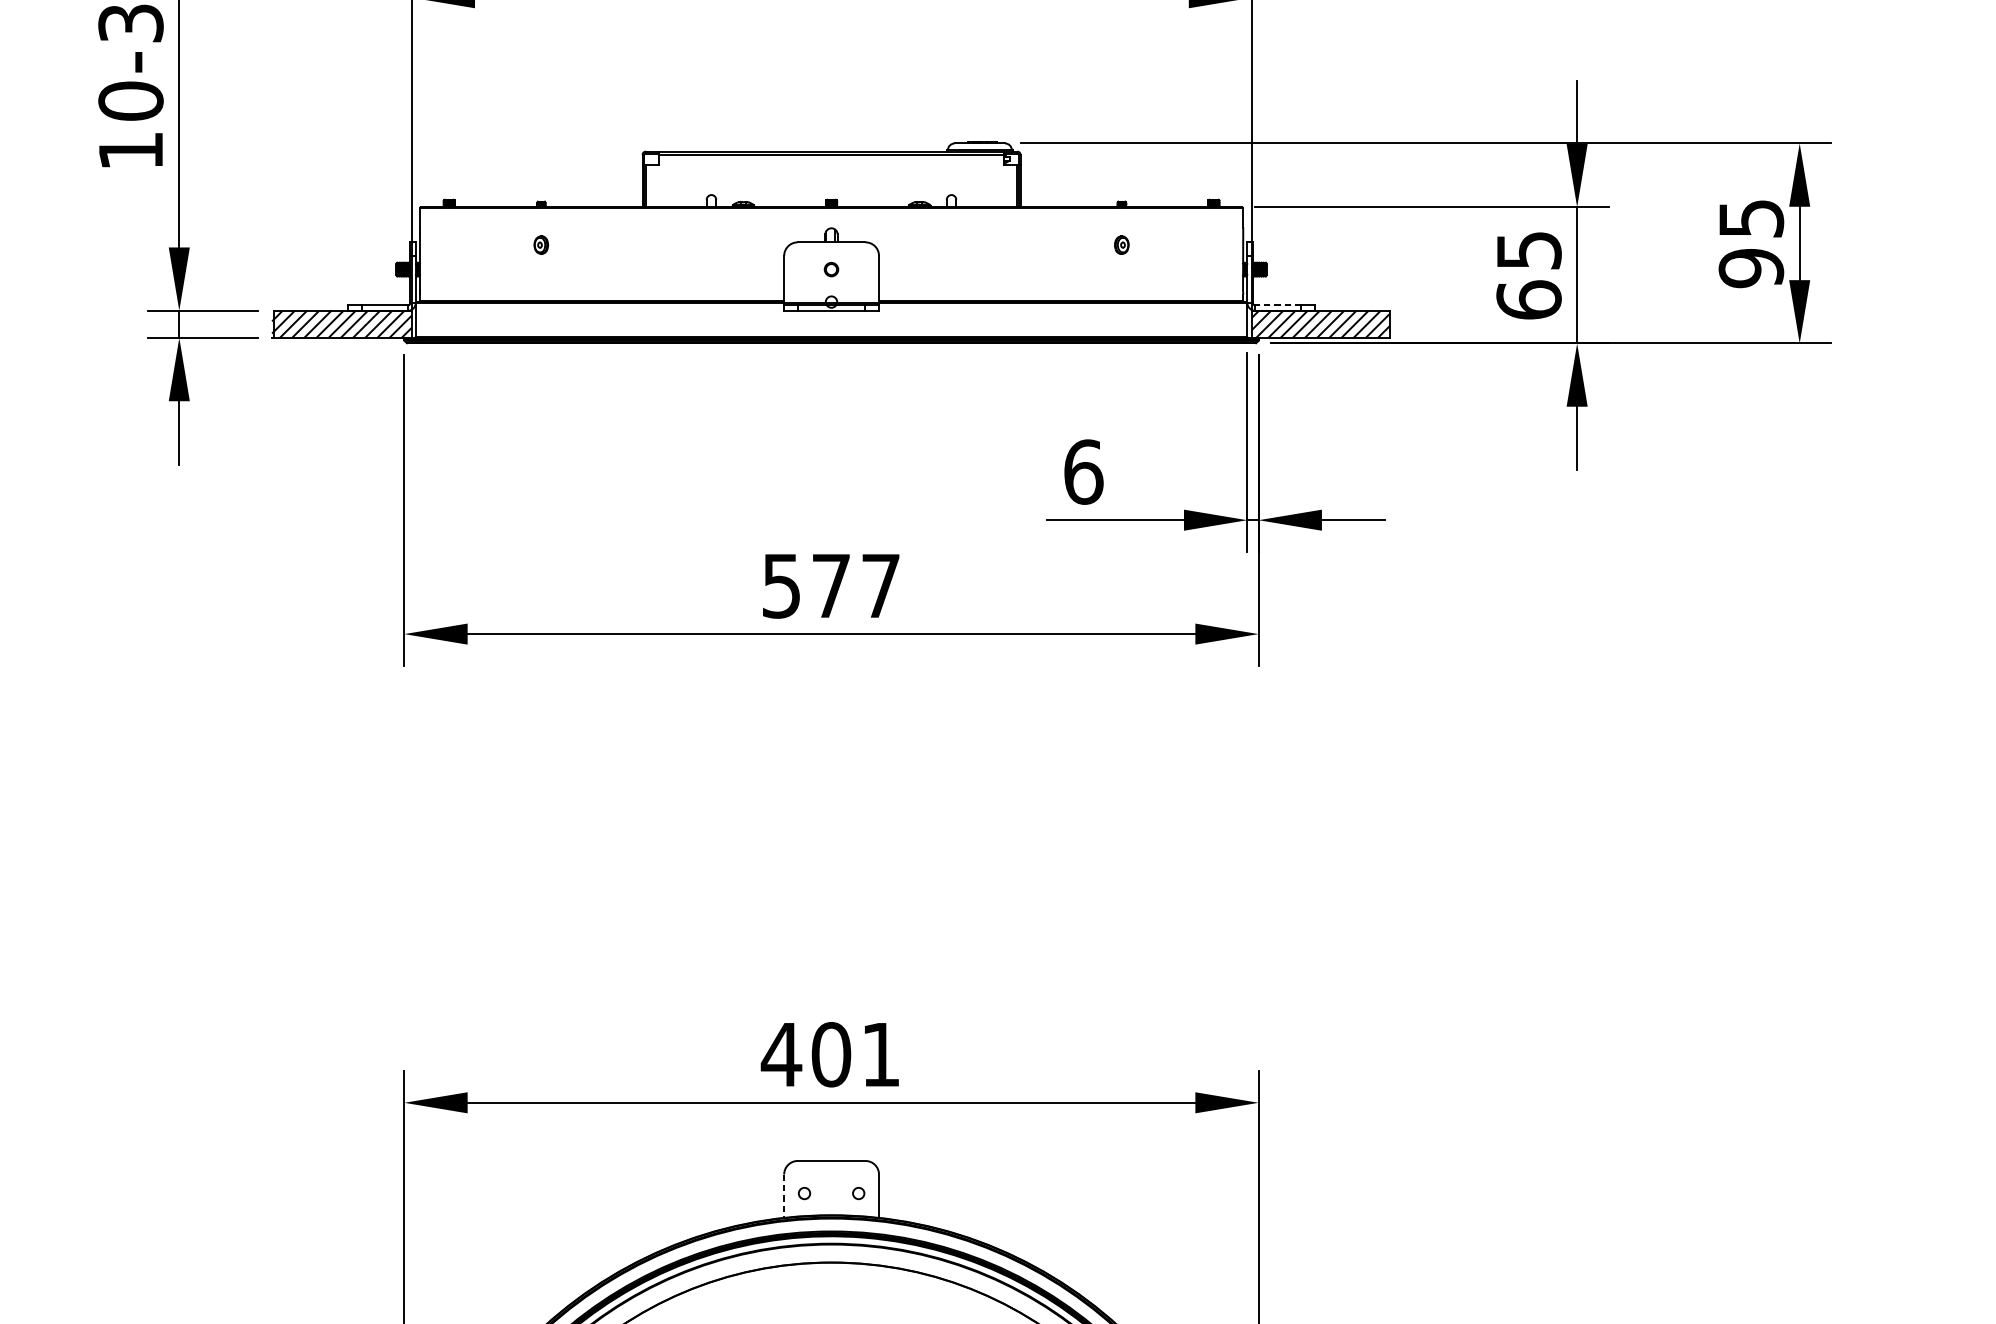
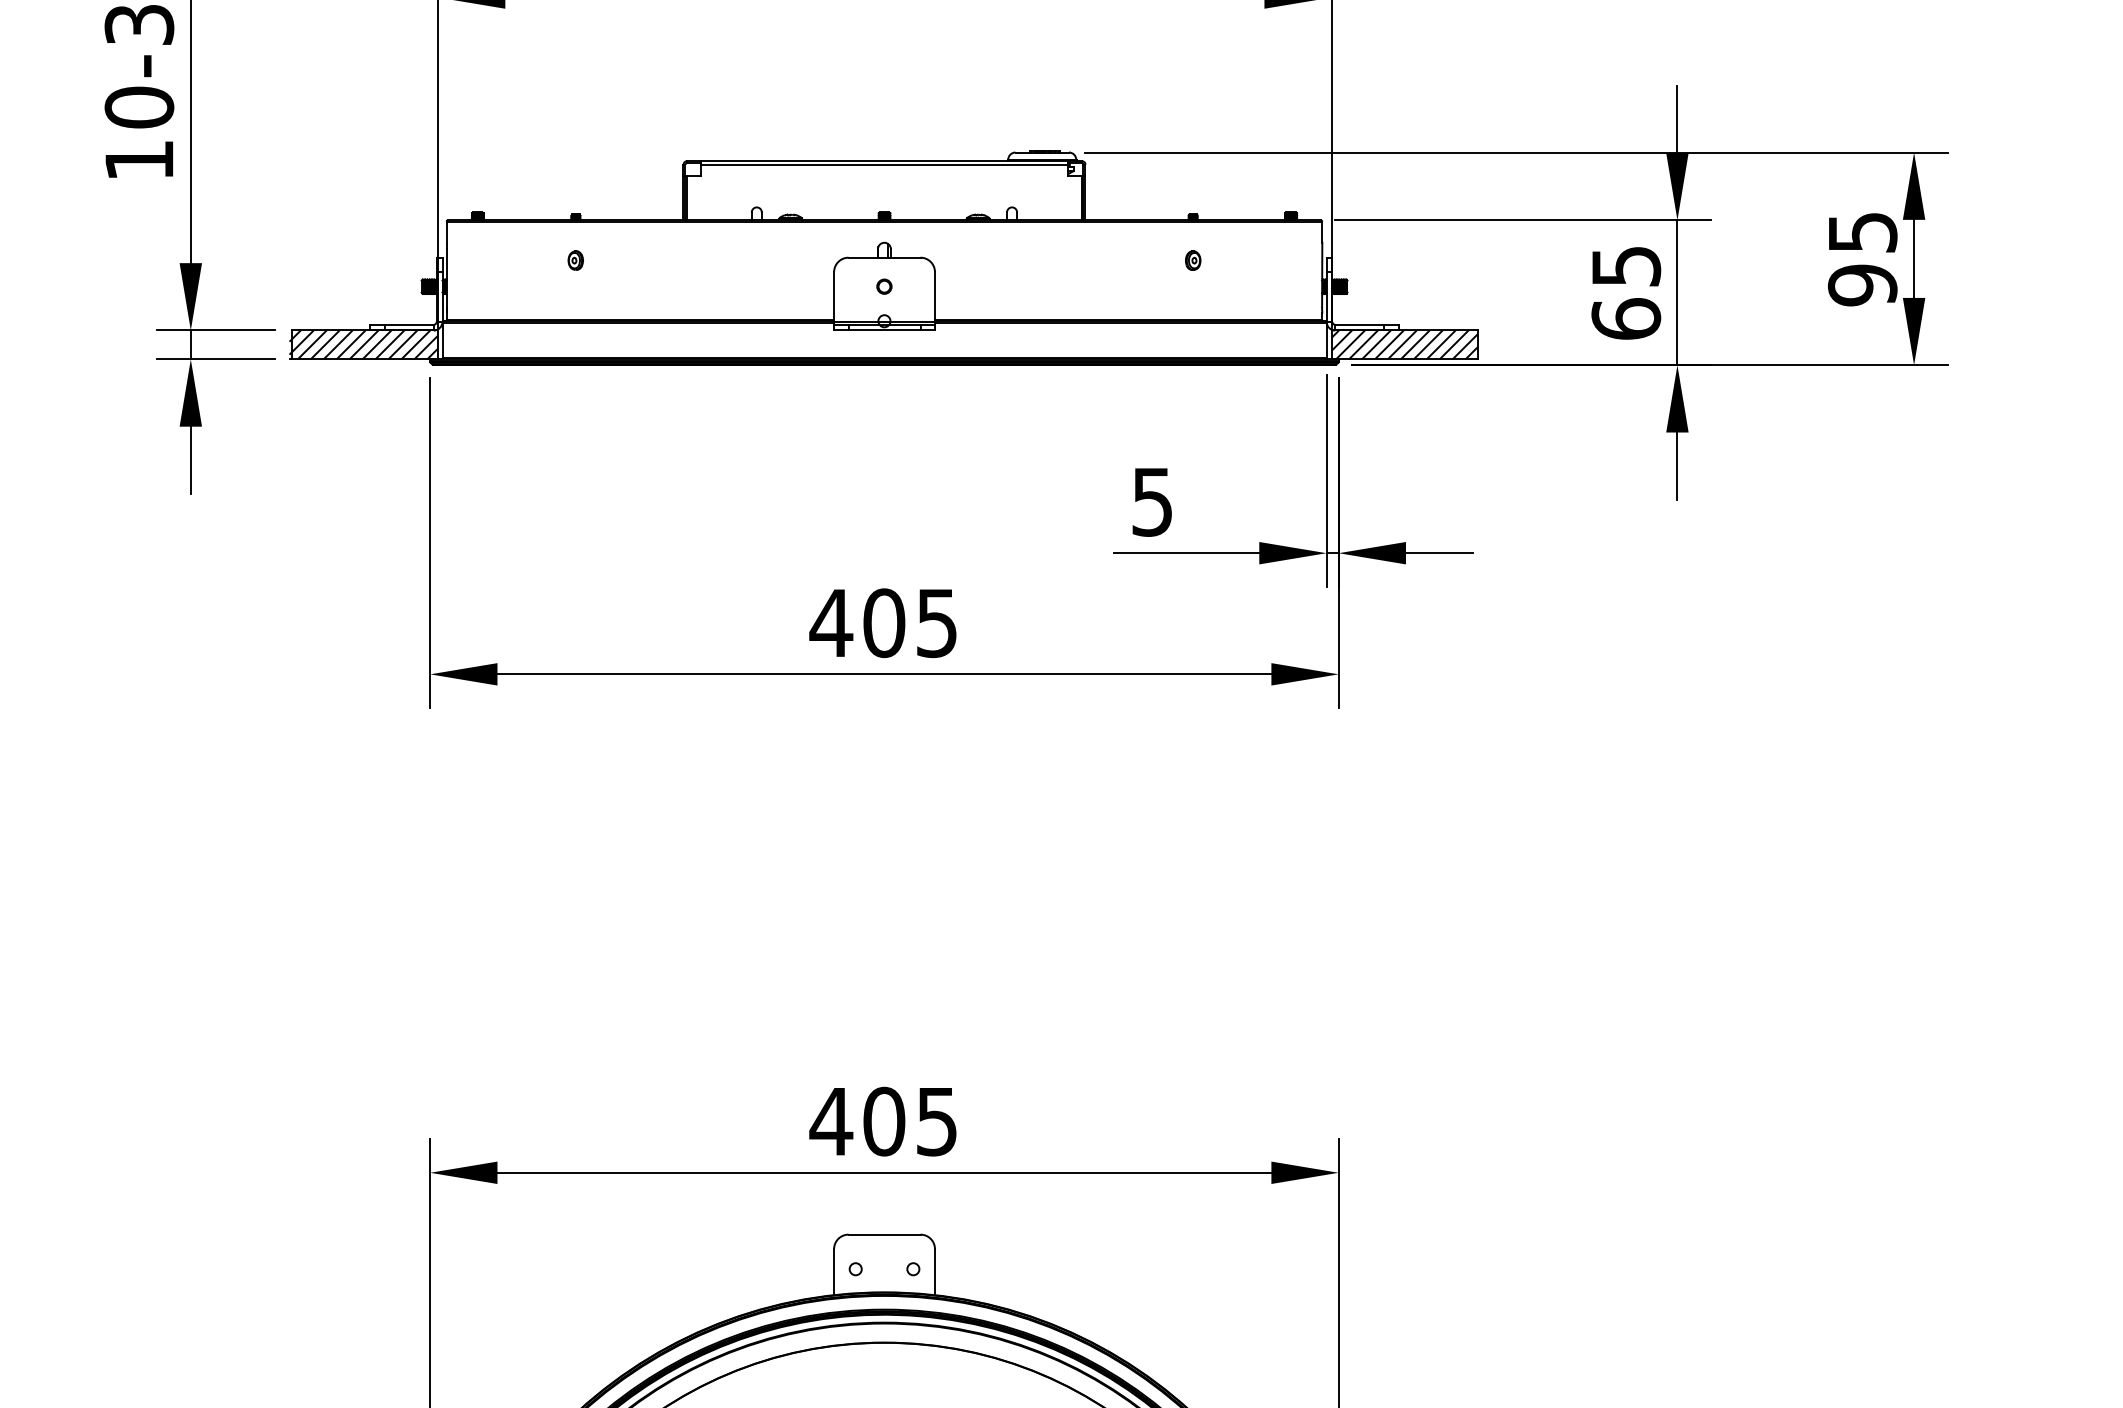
line: (1278, 305) -> (1359, 324), dashed -> solid
text: (1083, 471) -> (1152, 501), 6 -> 5
text: (829, 586) -> (882, 623), 577 -> 405
text: (880, 1055) -> (936, 1122), 401 -> 405
line: (783, 1196) -> (833, 1272), dashed -> solid

